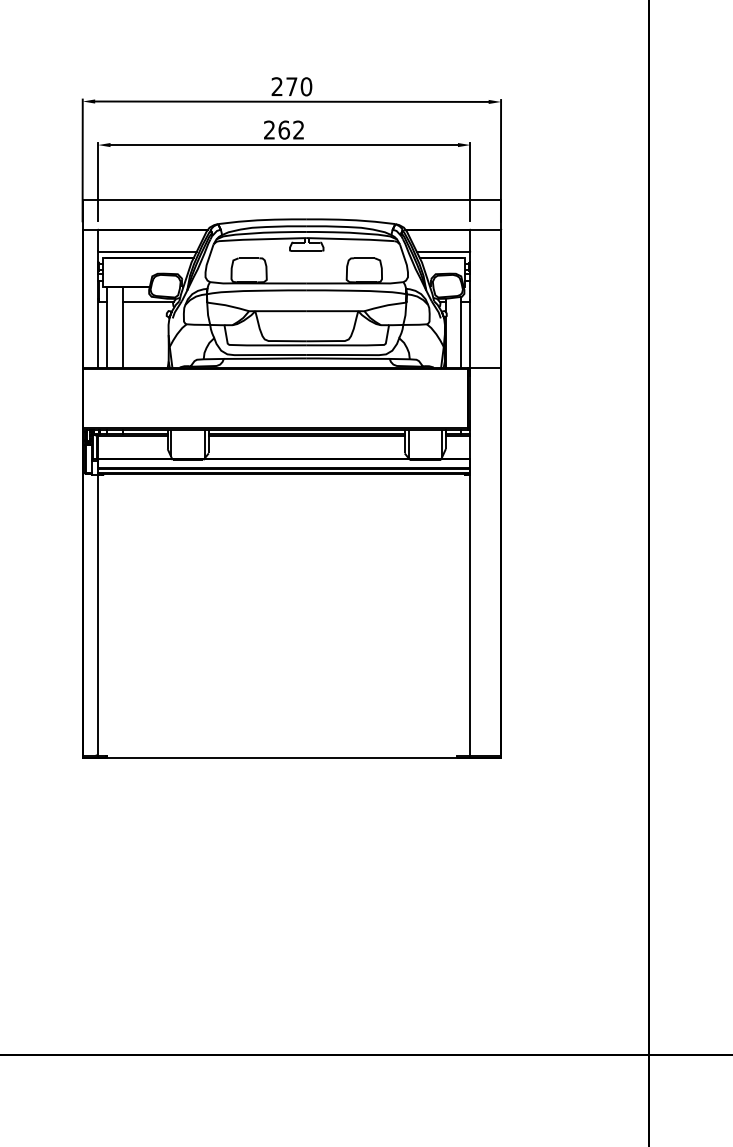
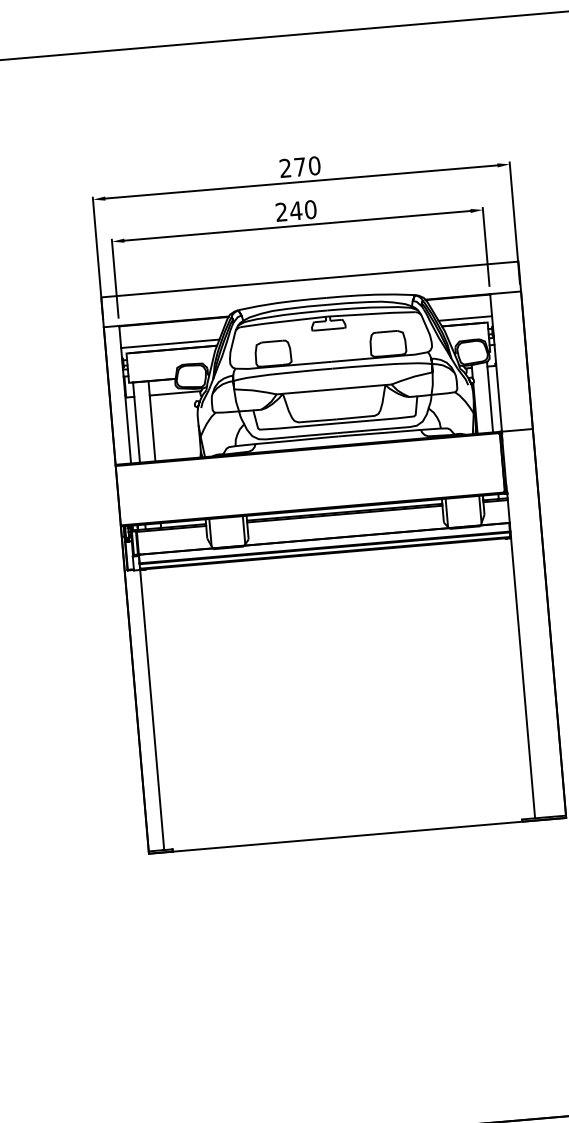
text: (291, 129) -> (303, 209), 262 -> 240

